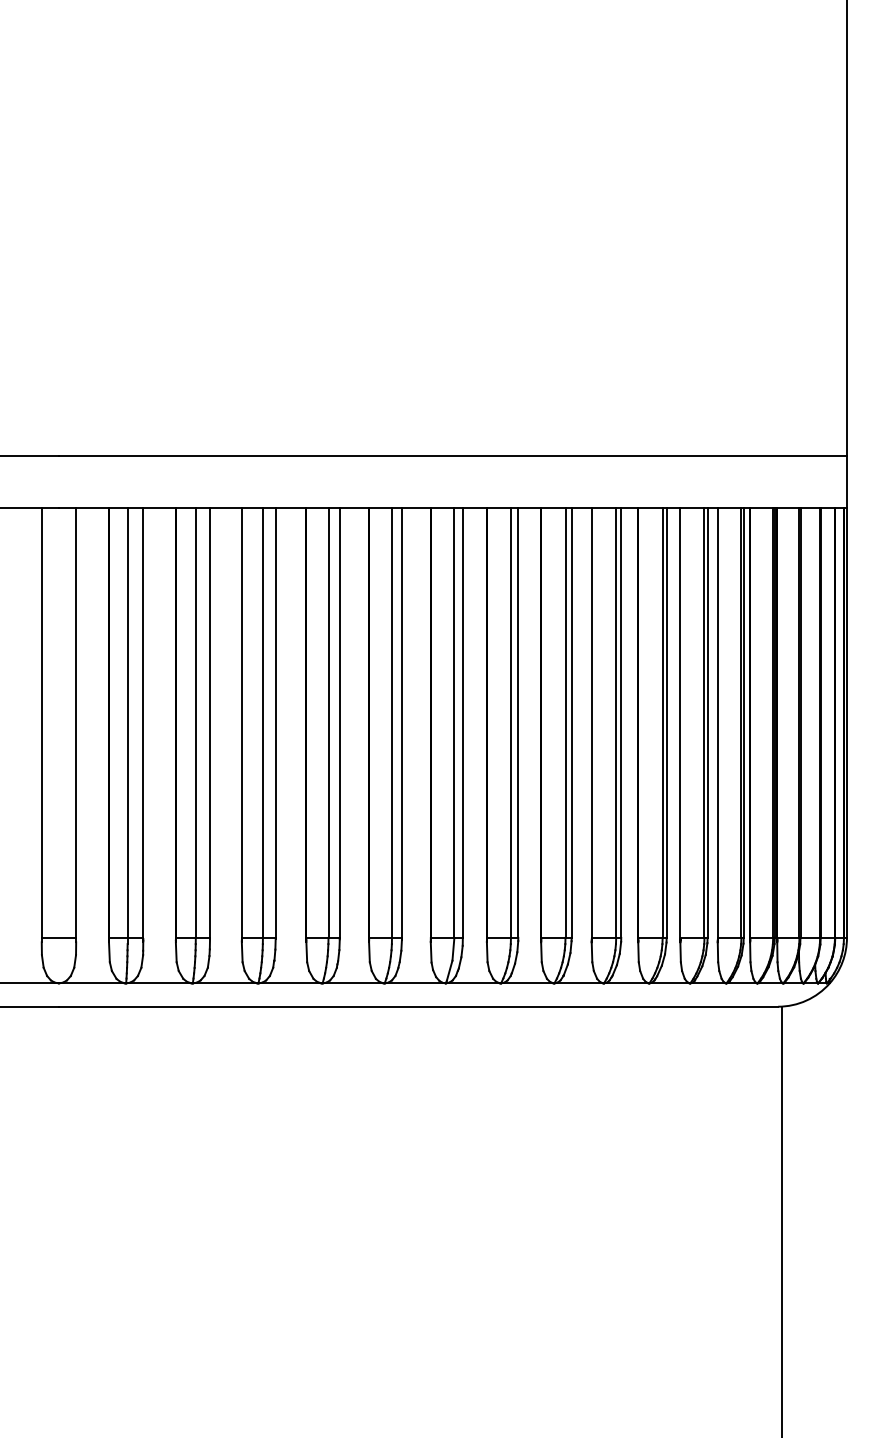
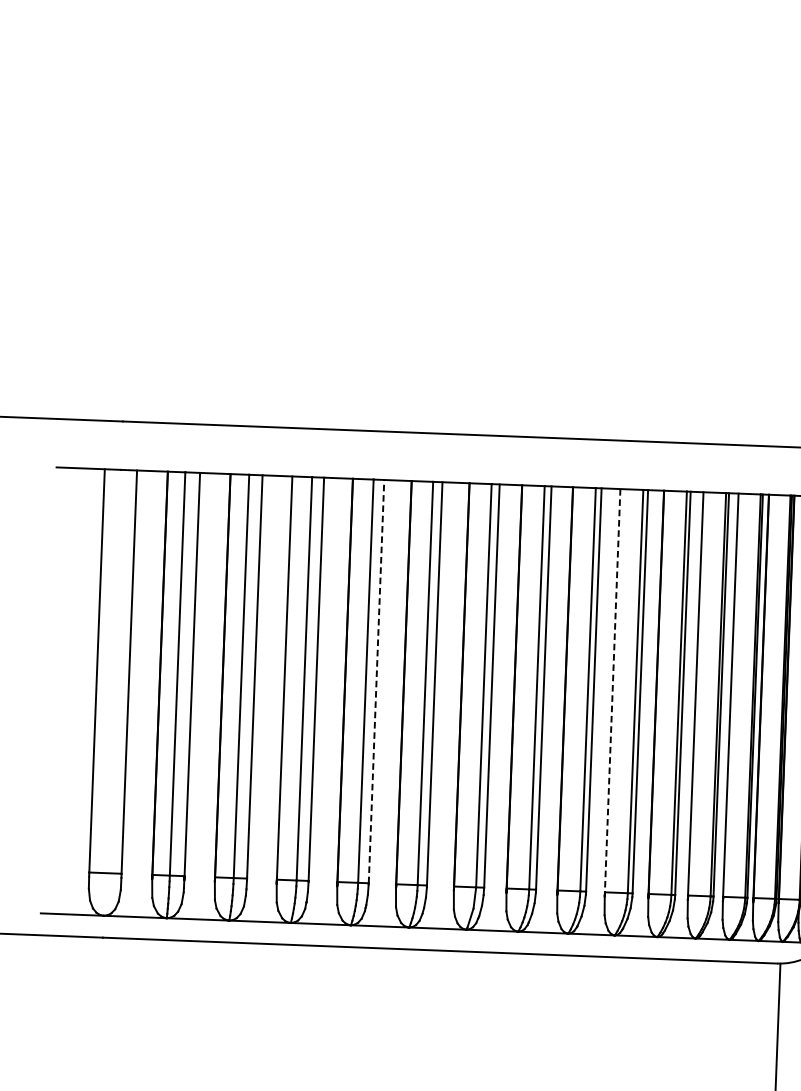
line: (339, 722) -> (376, 681), solid -> dashed
line: (591, 725) -> (612, 693), solid -> dashed

